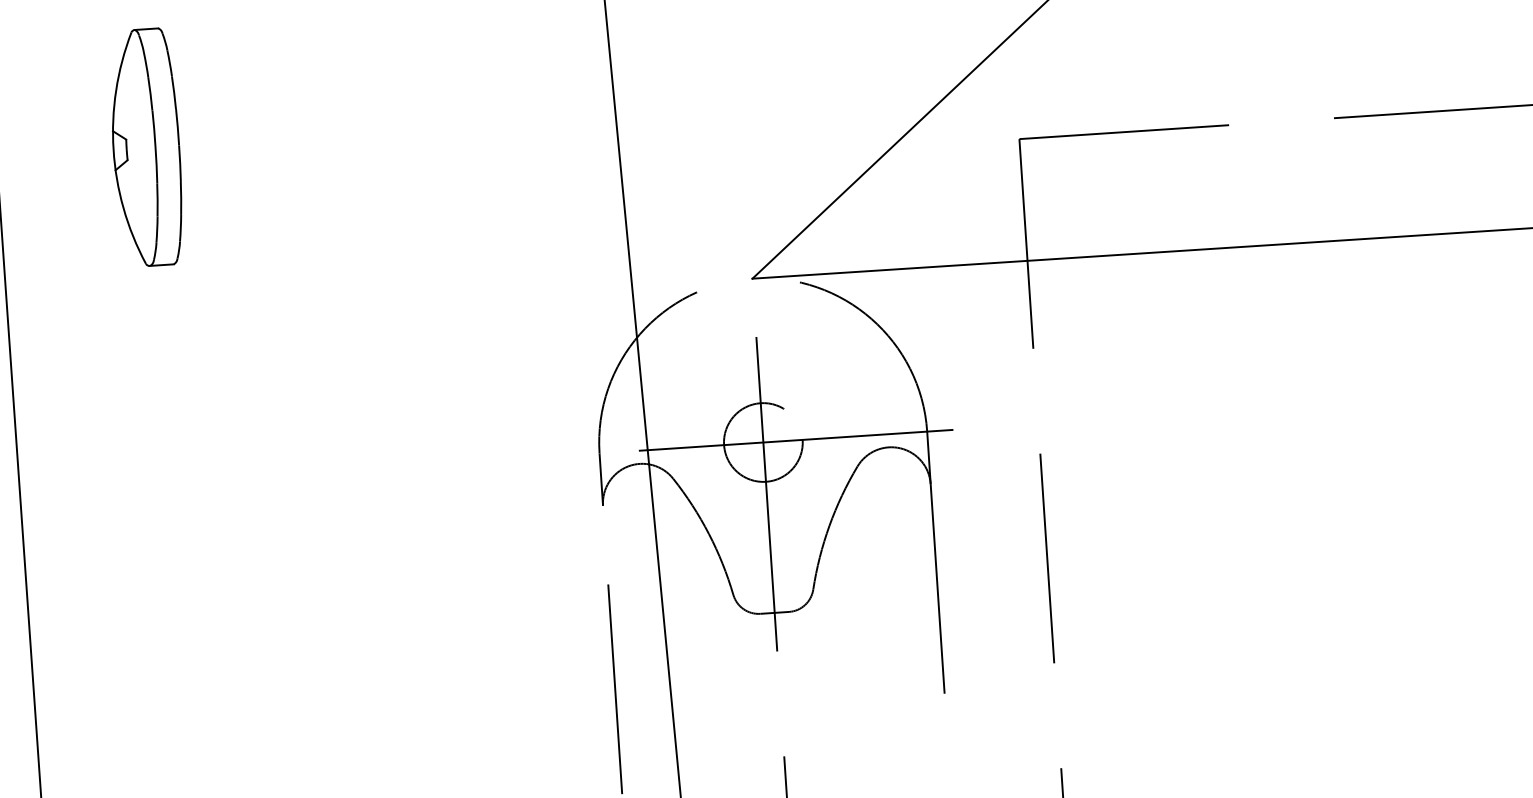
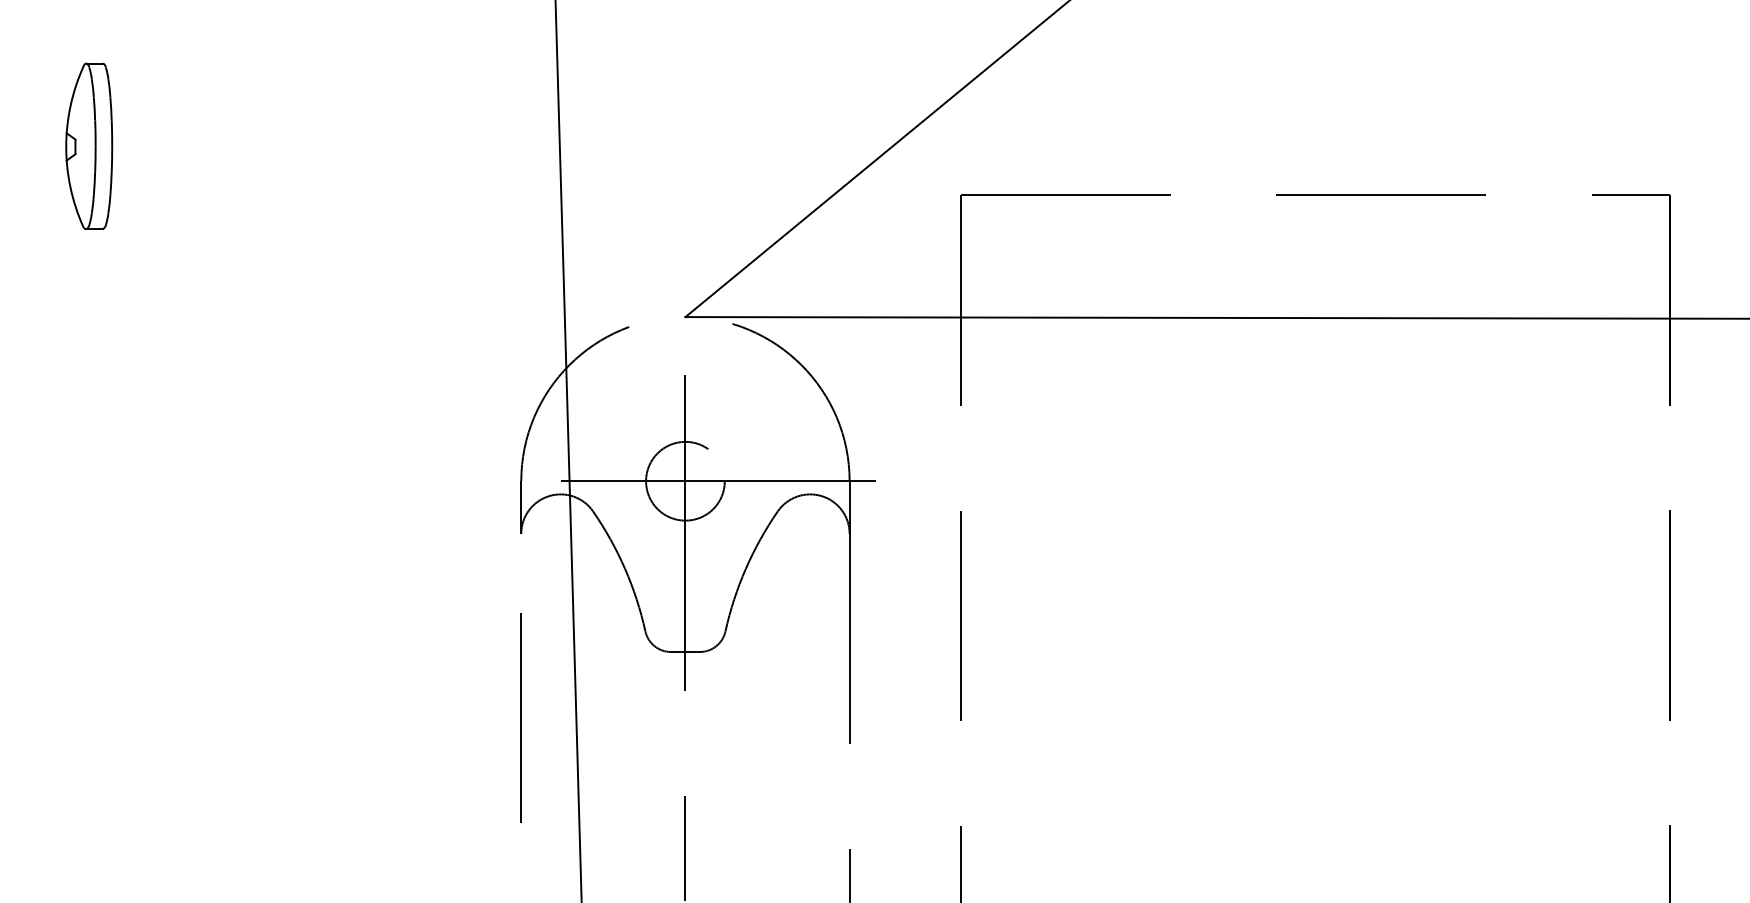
part: (145, 148) -> (88, 146), size x0.7

